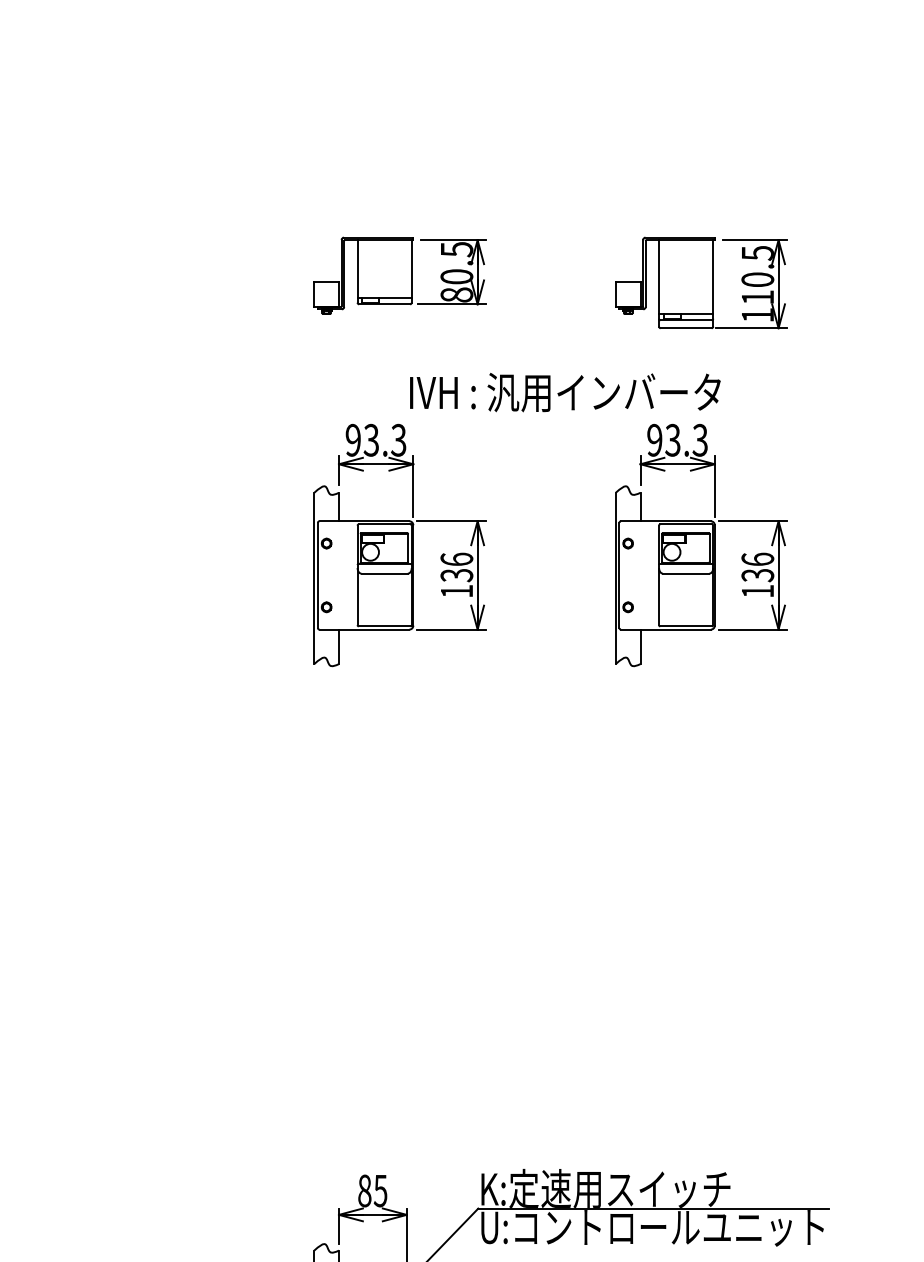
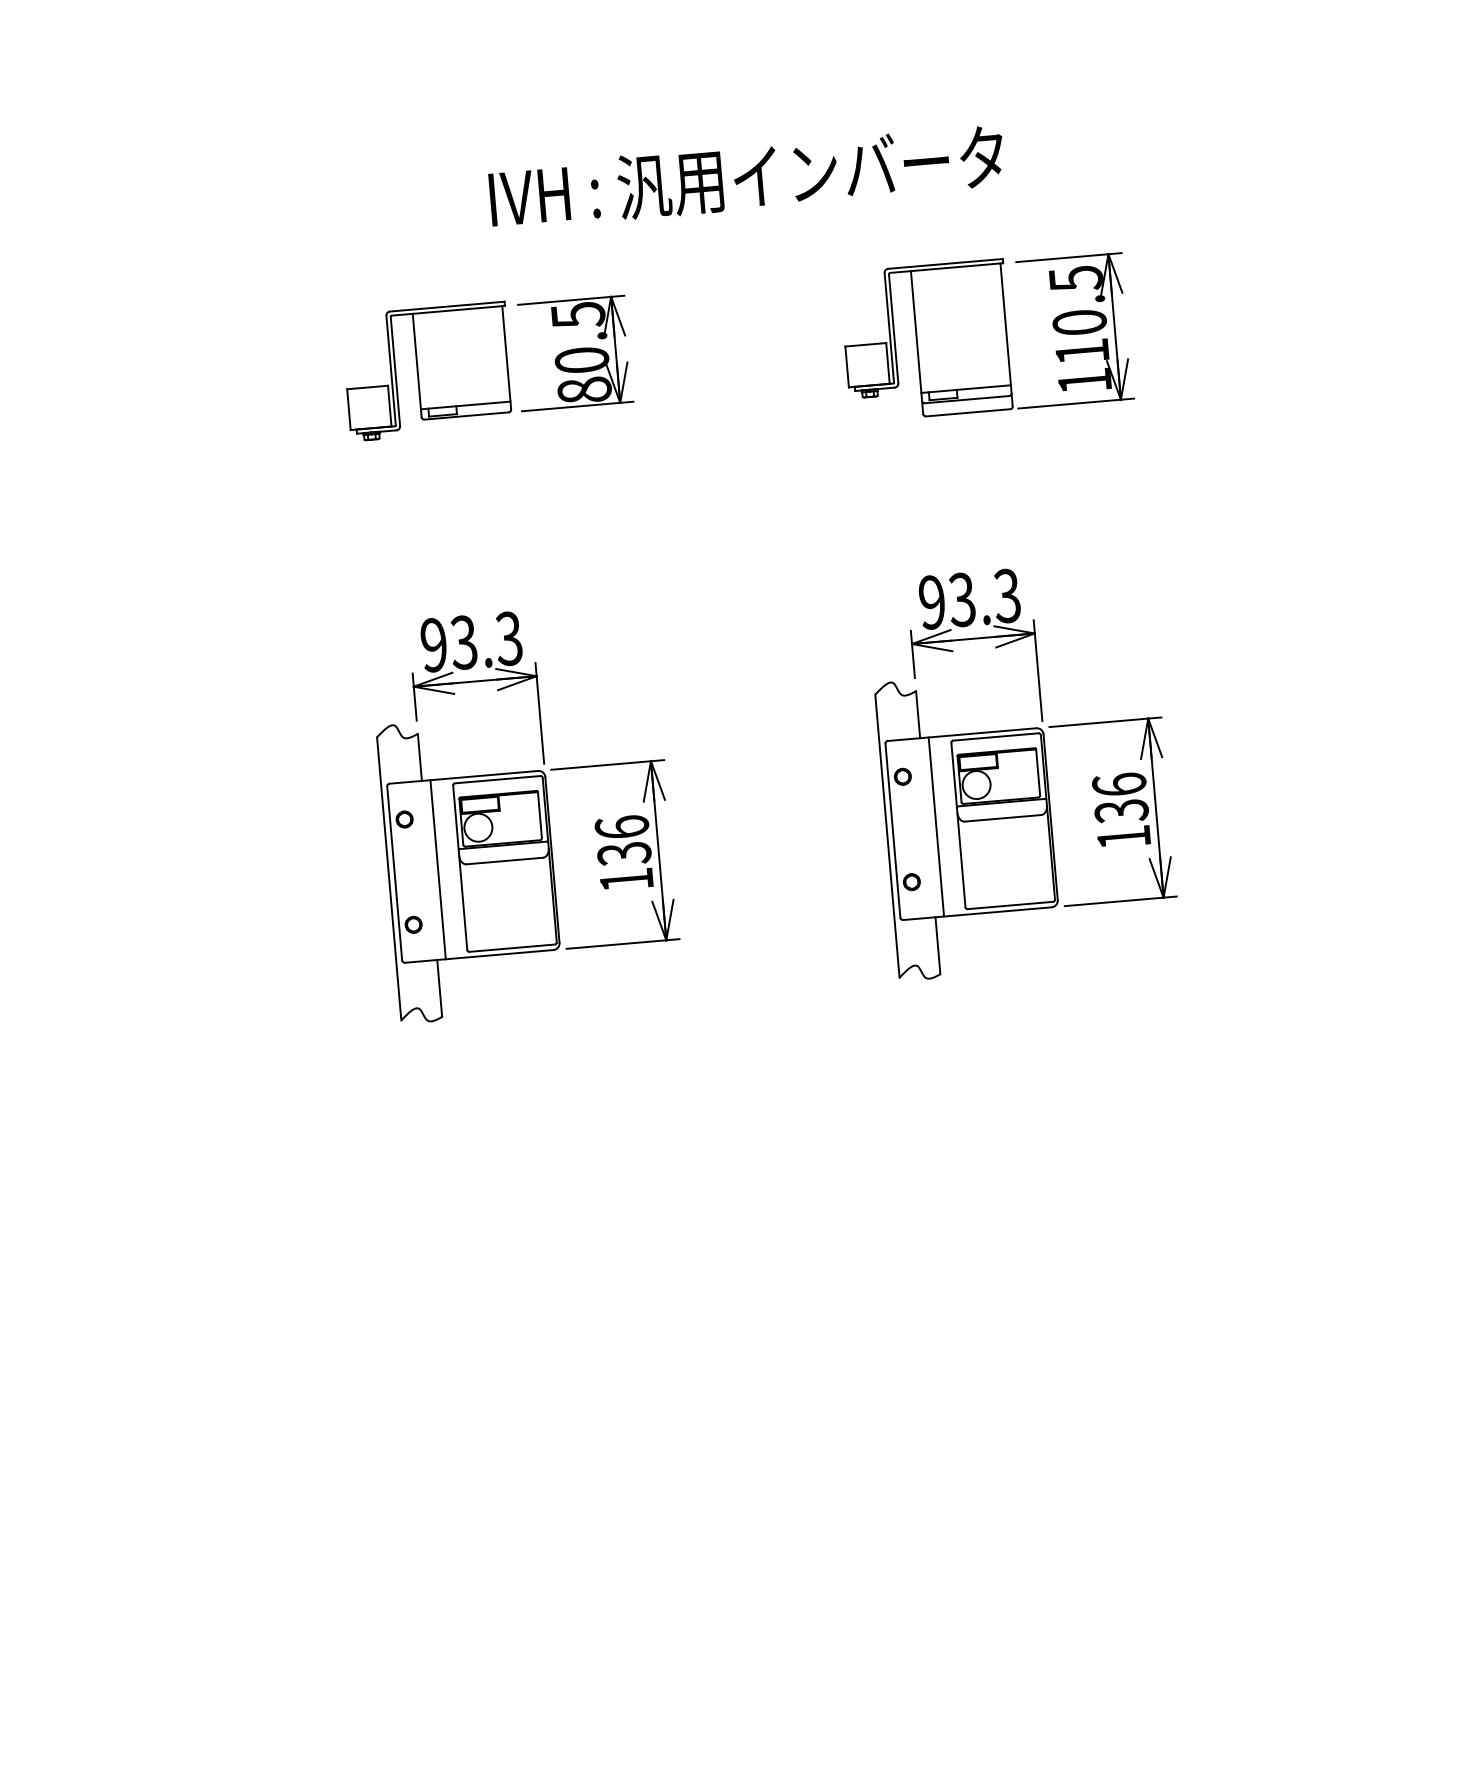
text: (565, 392) -> (747, 177), moved
line: (344, 575) -> (438, 869), added
line: (645, 575) -> (936, 827), added

